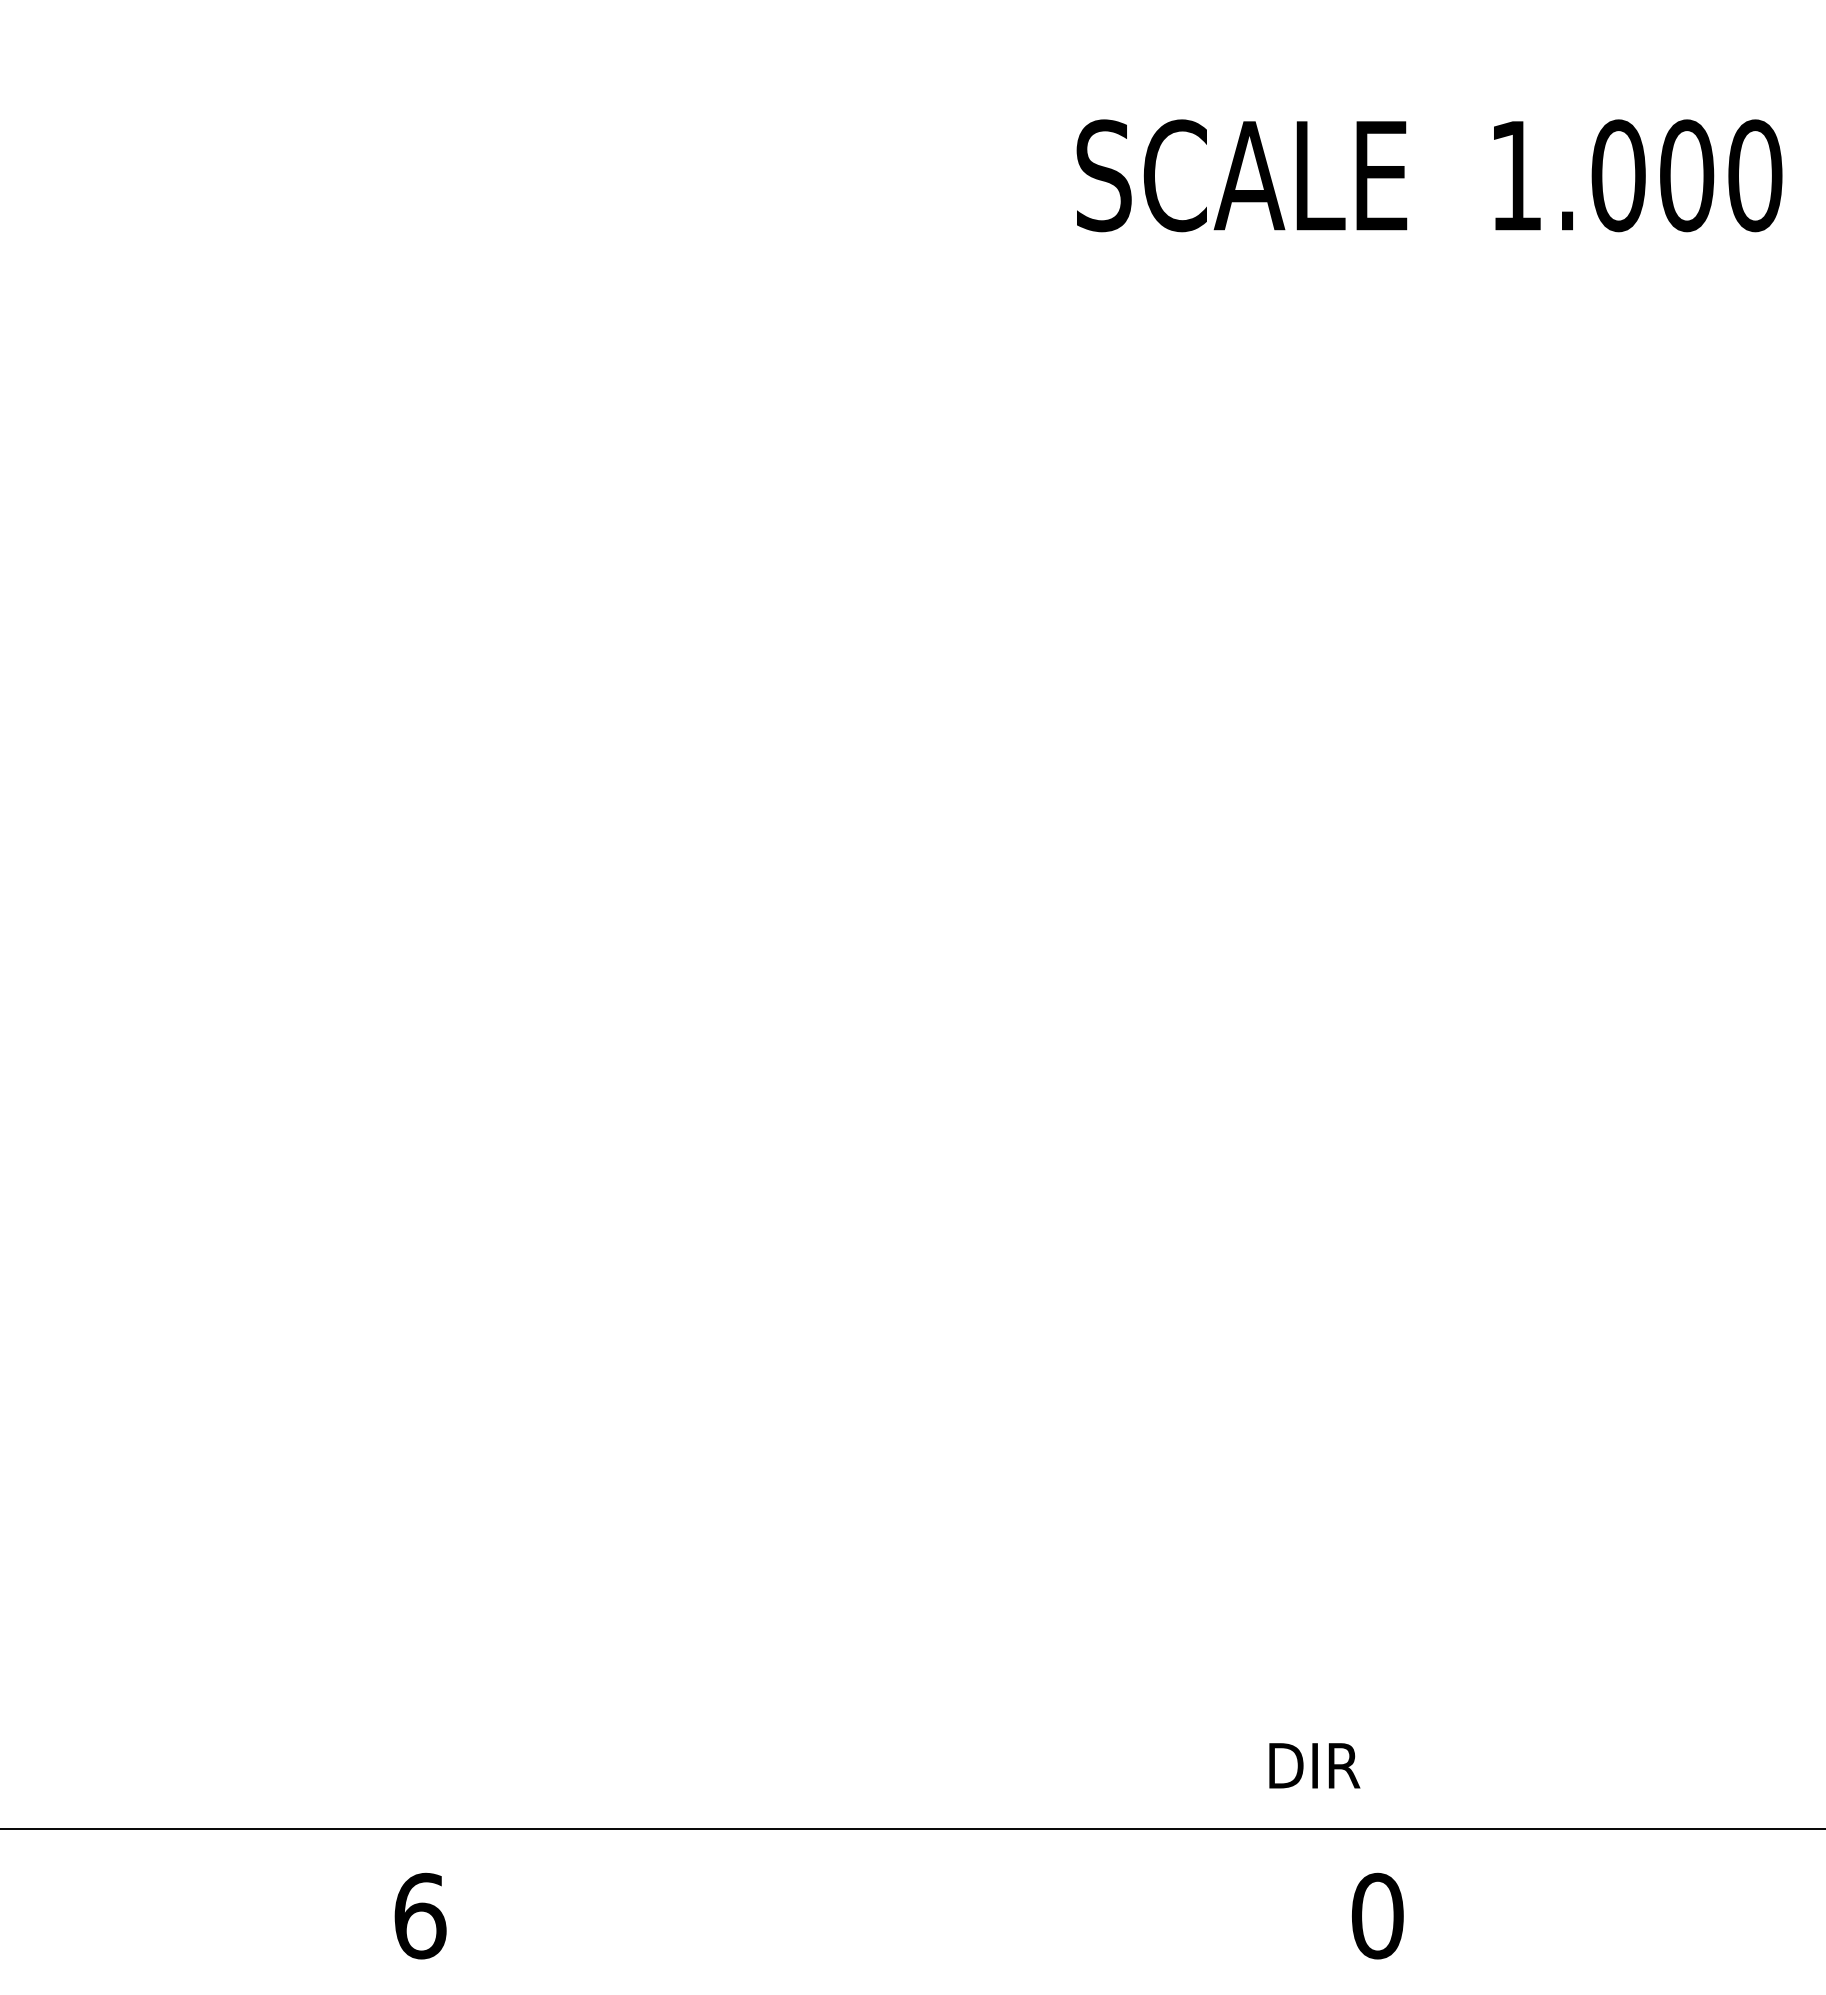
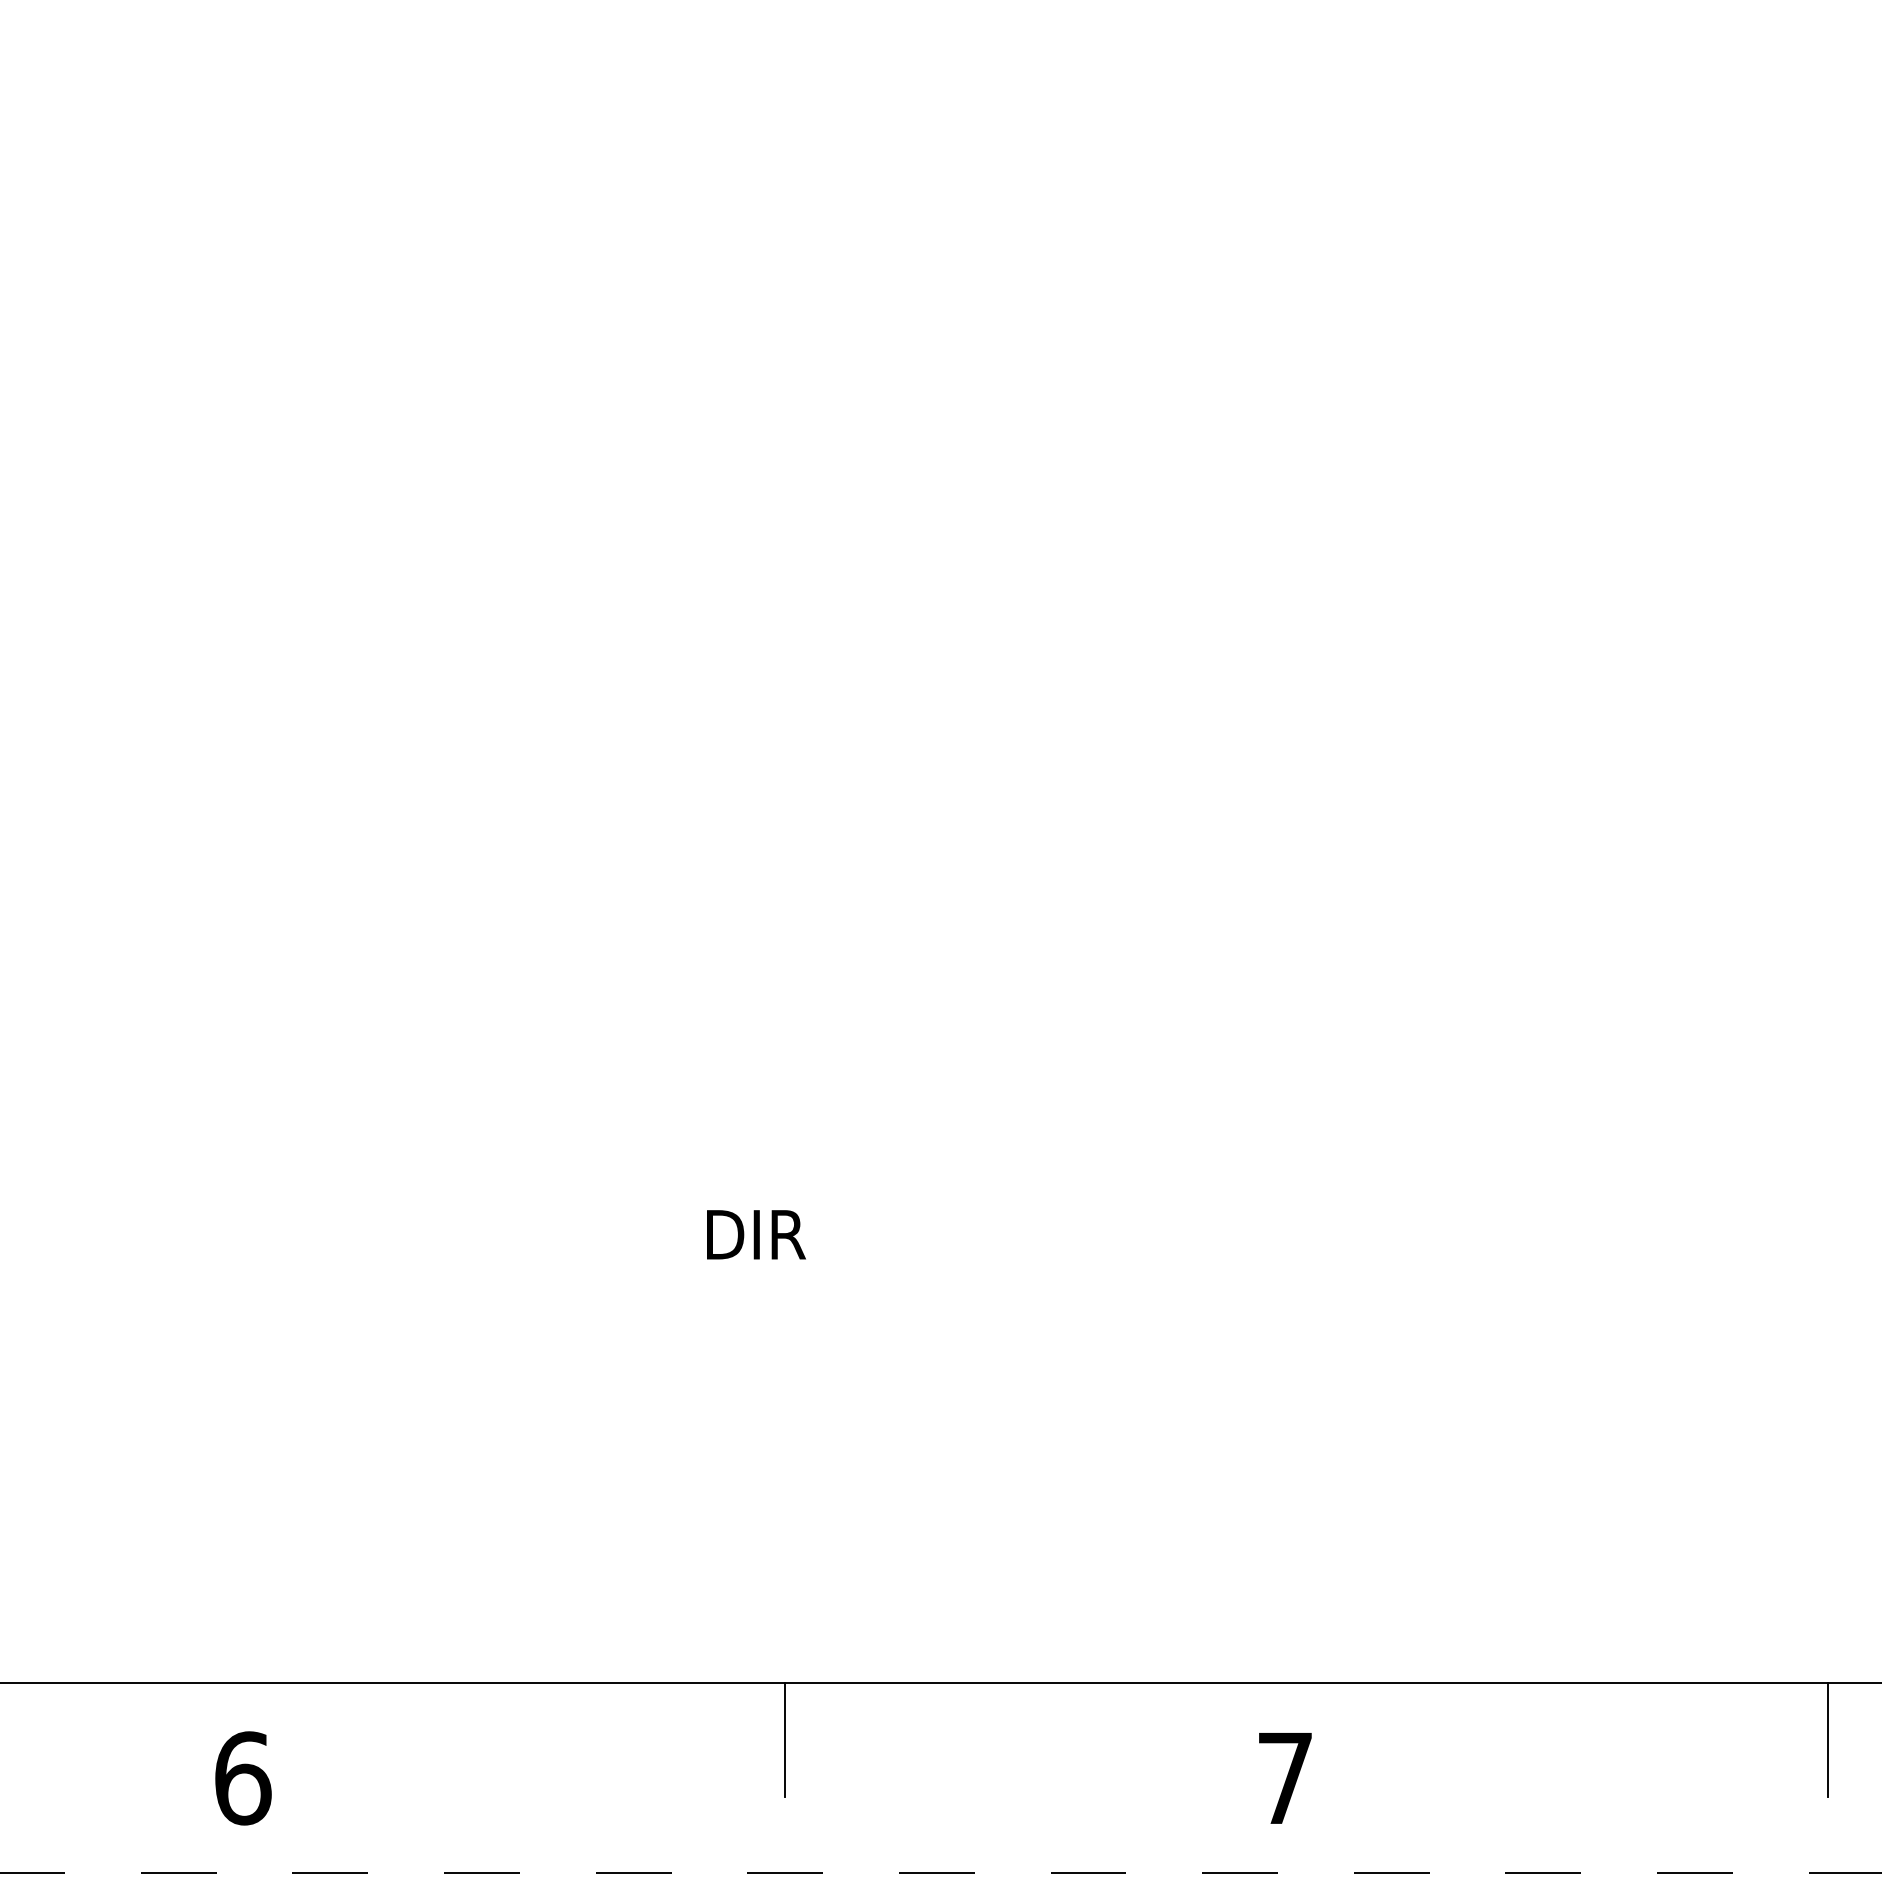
text: (1314, 1765) -> (756, 1234), moved
line: (918, 1880) -> (785, 1739), added
text: (1377, 1915) -> (1285, 1777), 0 -> 7

